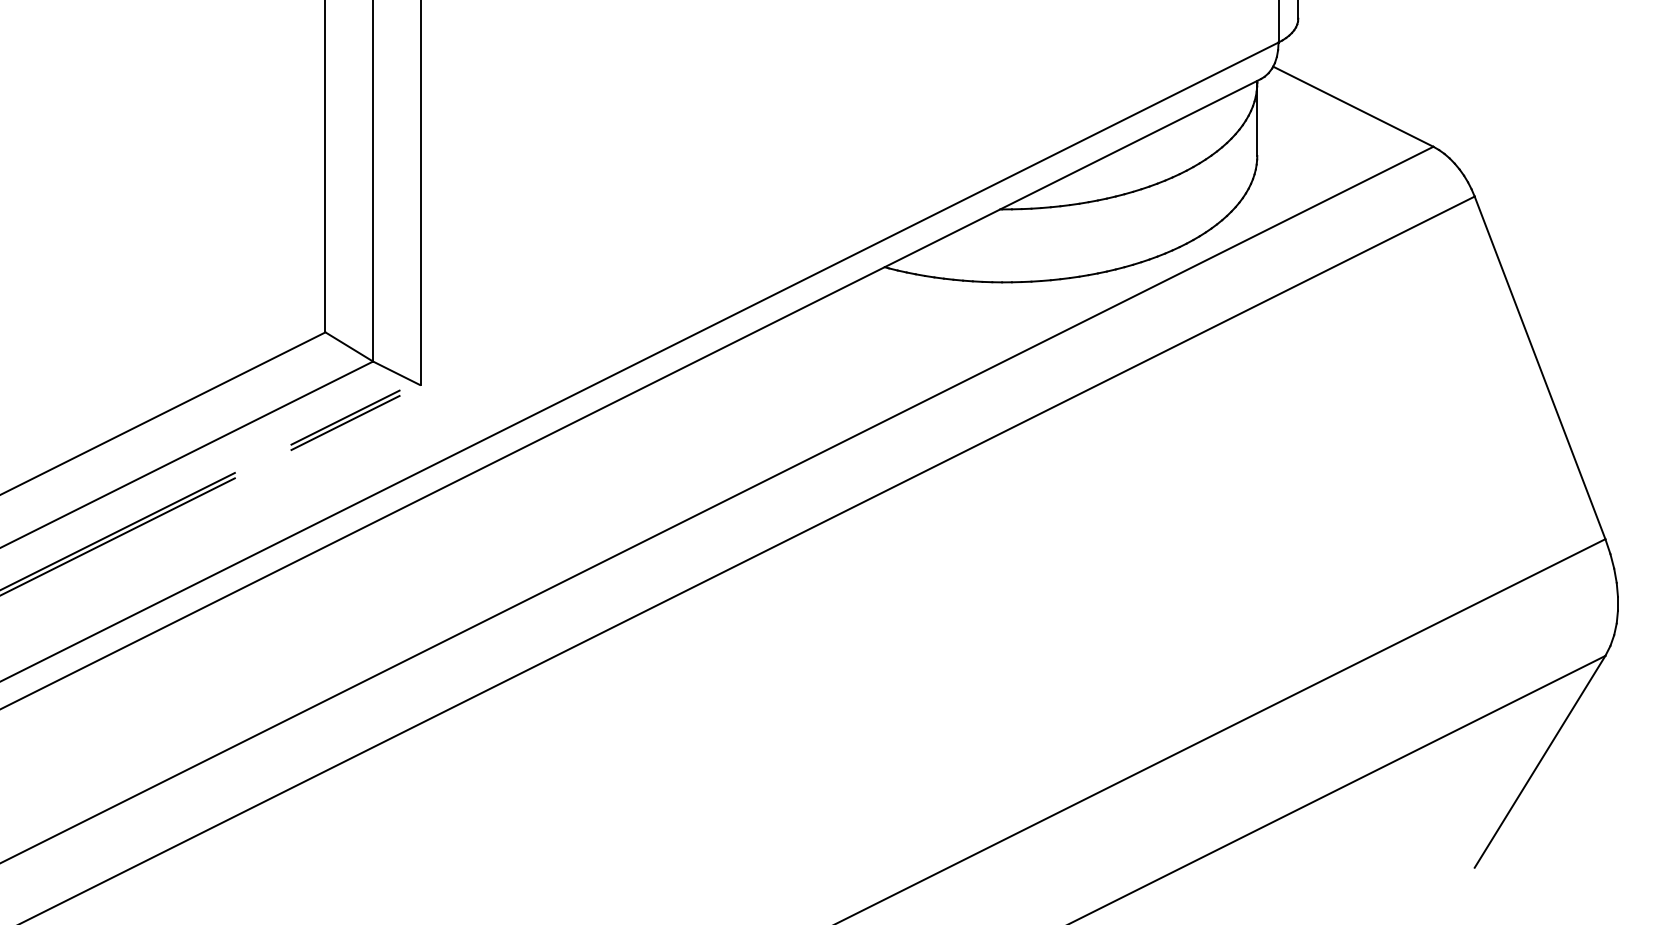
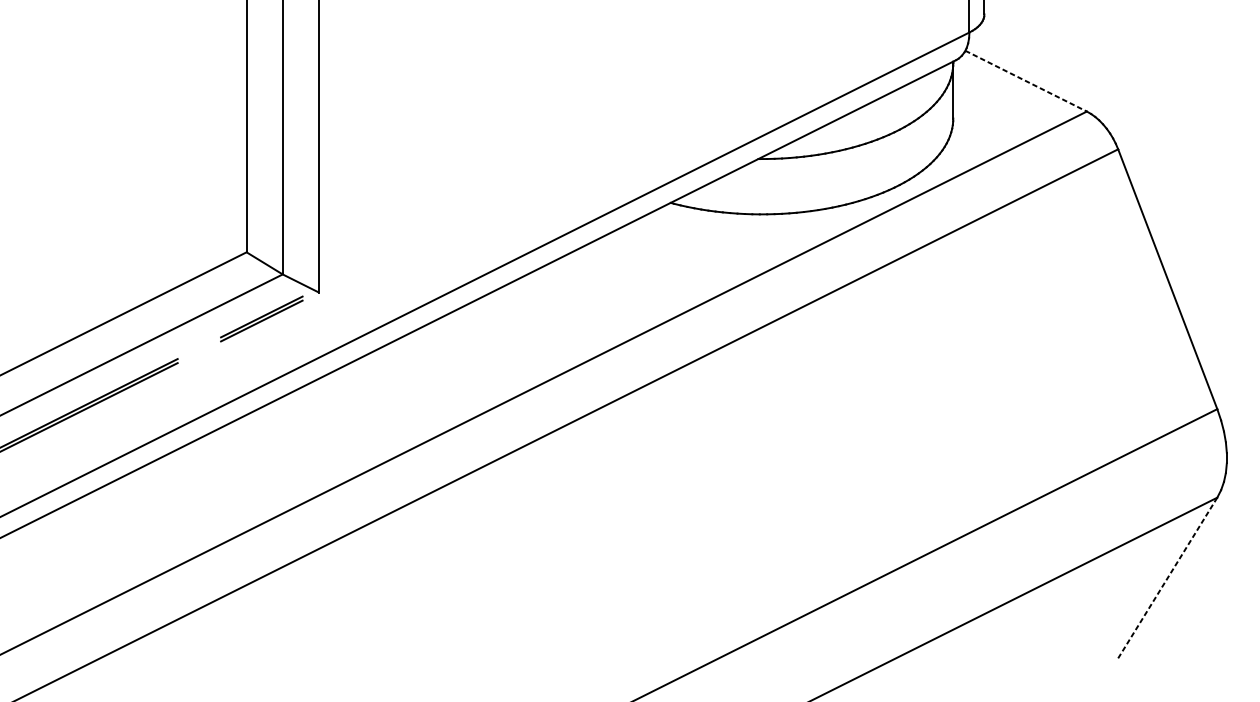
line: (1353, 106) -> (1026, 81), solid -> dashed
line: (1539, 762) -> (1167, 578), solid -> dashed

